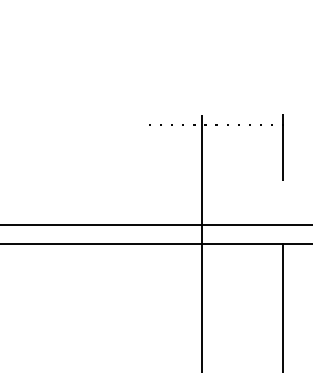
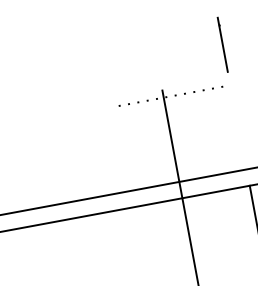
line: (282, 147) -> (222, 44), moved

